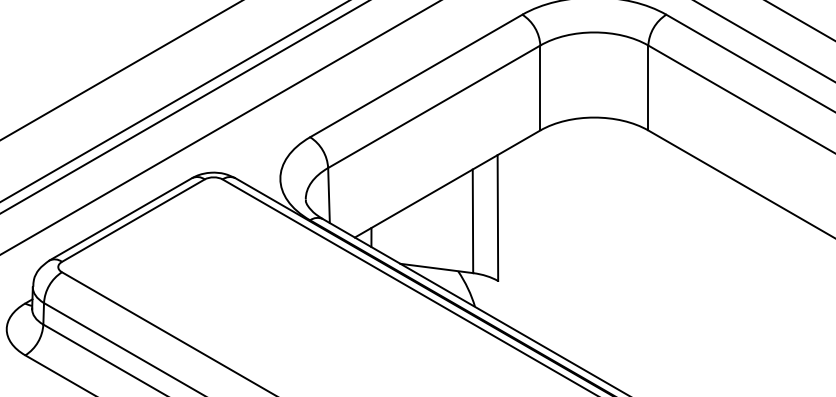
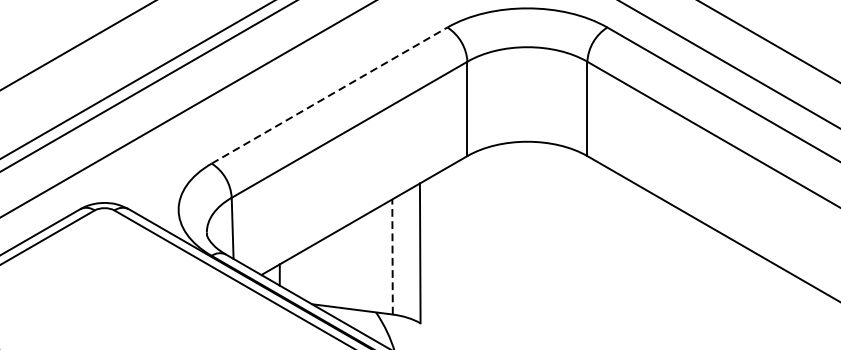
line: (416, 75) -> (329, 95), solid -> dashed
line: (472, 221) -> (392, 257), solid -> dashed

